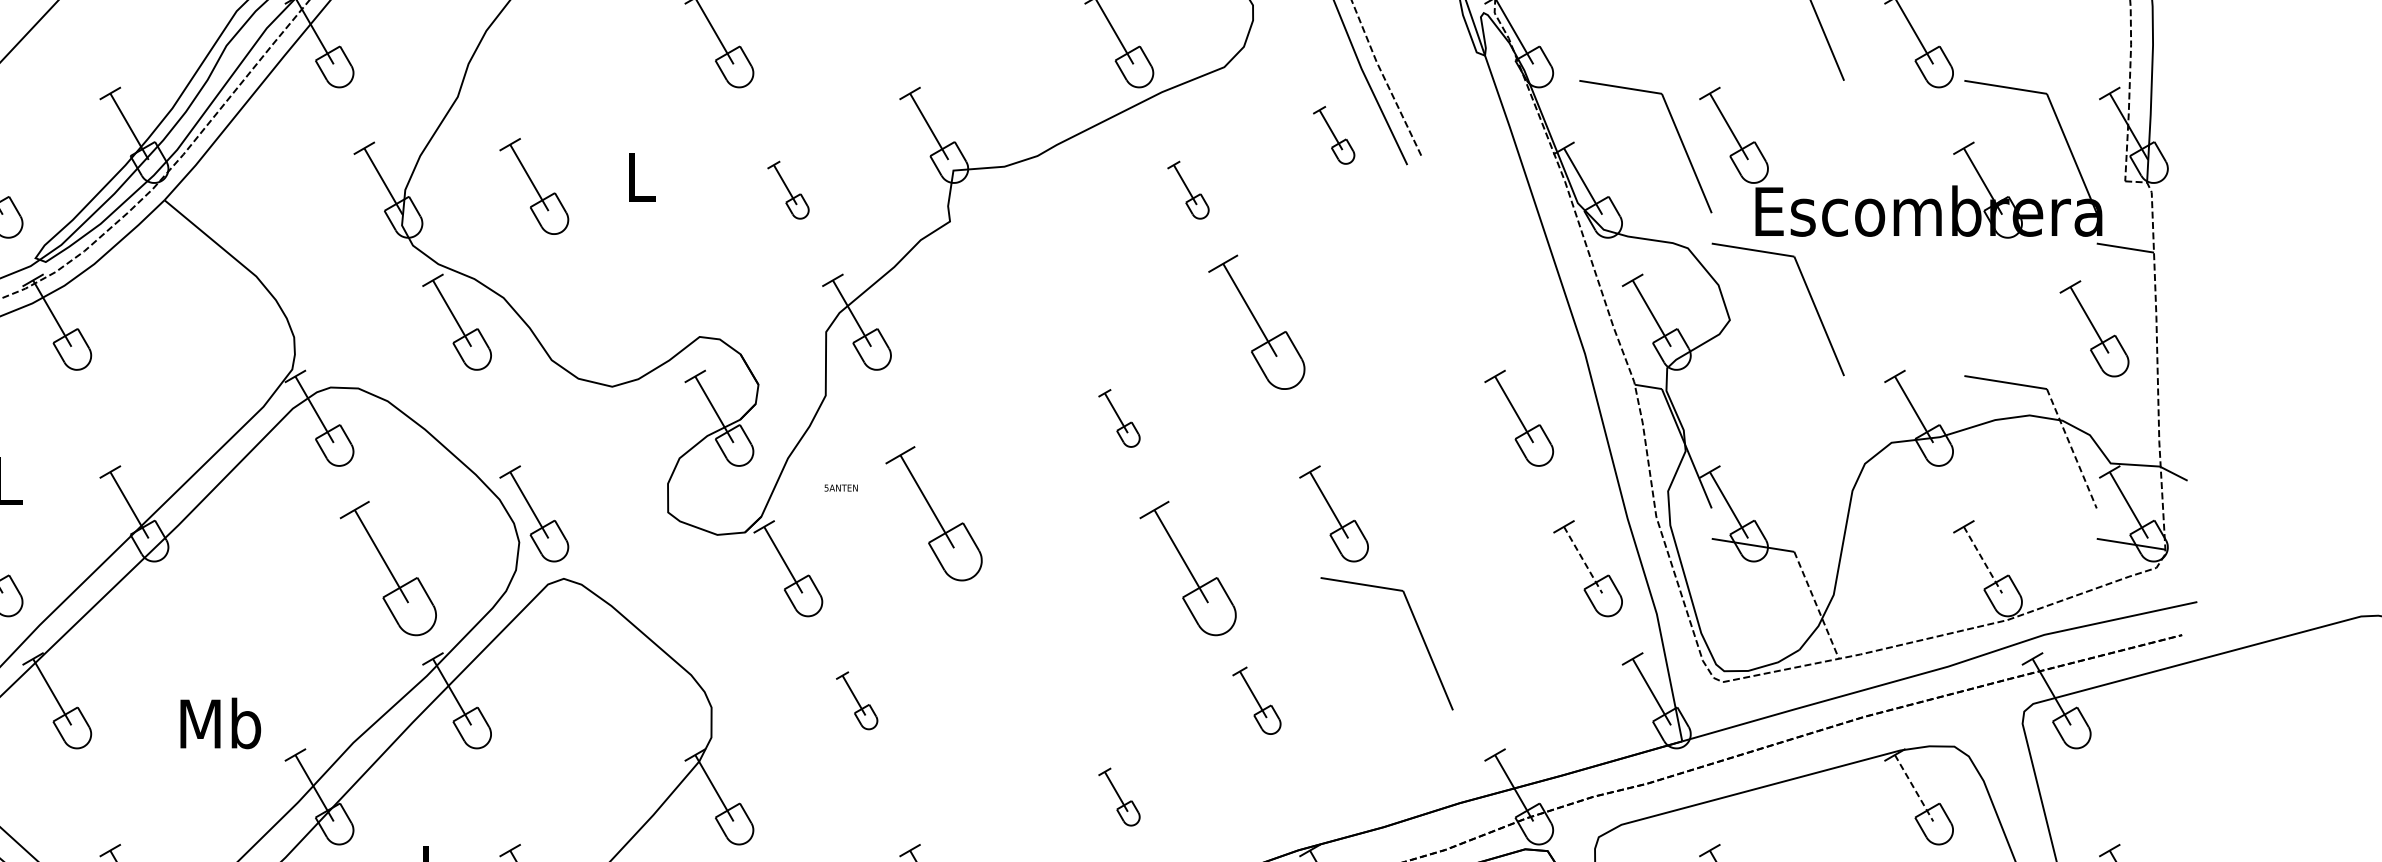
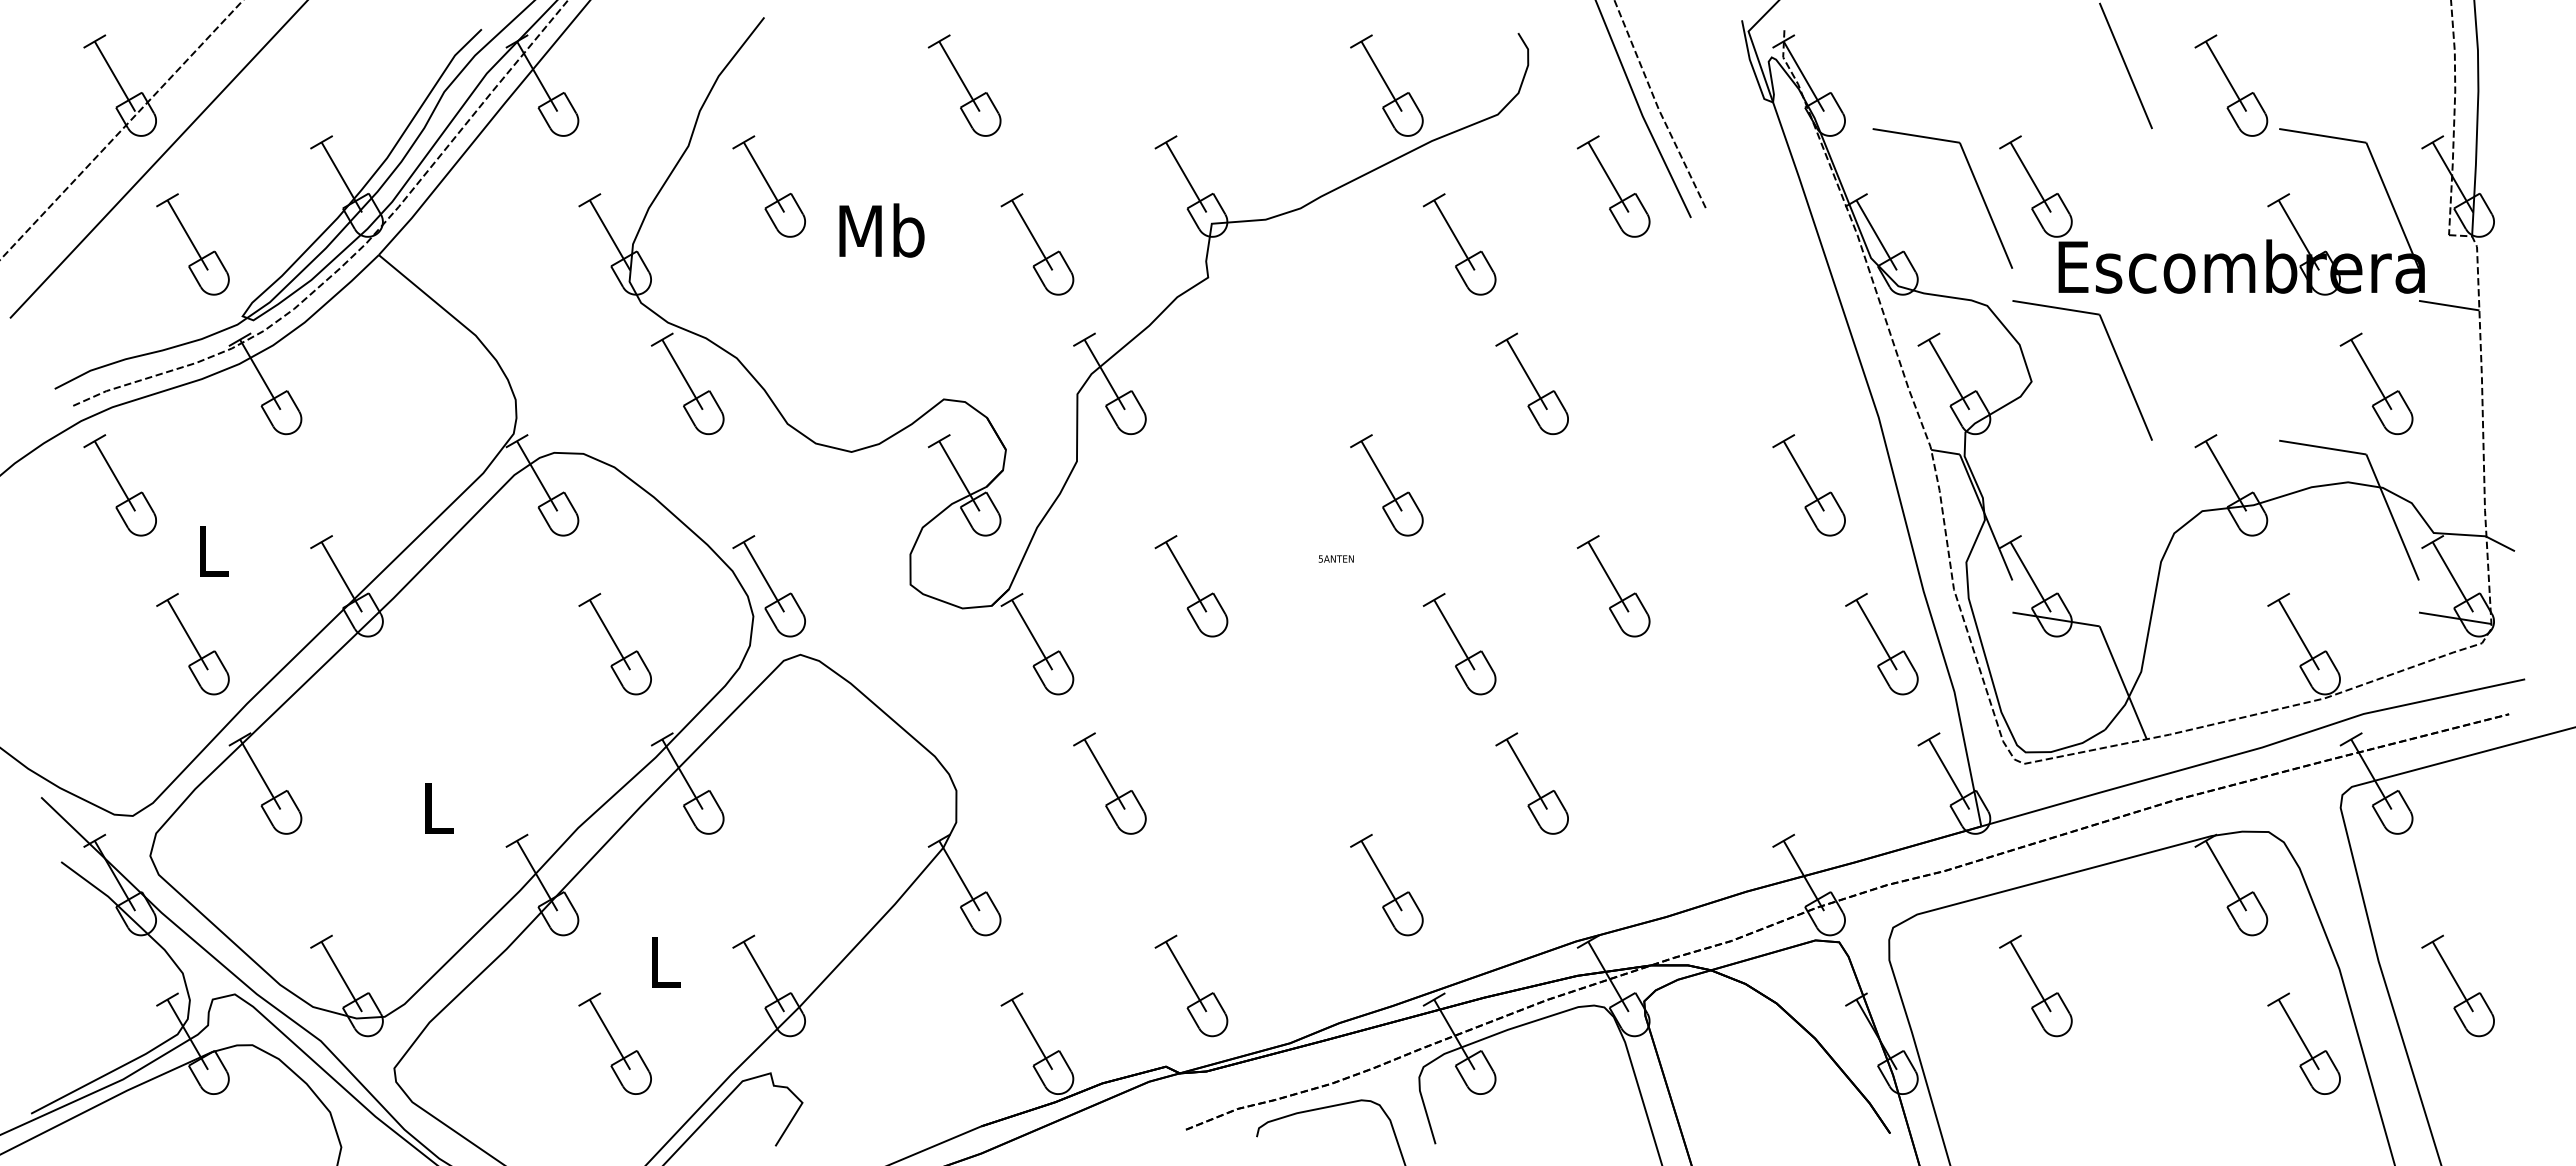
part: (1333, 135) -> (1613, 186), size x1.67
text: (640, 176) -> (881, 230), L -> Mb
part: (533, 186) -> (768, 186), moved
part: (788, 190) -> (1037, 244), size x1.67
part: (1188, 190) -> (1459, 244), size x1.67
part: (1256, 321) -> (1531, 383), size x0.71
part: (2094, 328) -> (2376, 383), moved
part: (1118, 418) -> (1386, 485), size x1.67
line: (2071, 448) -> (2392, 517), dashed -> solid
text: (840, 487) -> (1335, 558), moved
part: (934, 514) -> (1191, 586), size x0.71
line: (1582, 560) -> (1876, 635), dashed -> solid
line: (1982, 560) -> (2298, 635), dashed -> solid
part: (387, 569) -> (614, 644), size x0.71
part: (1188, 569) -> (1459, 644), size x0.71
line: (1816, 605) -> (2123, 683), dashed -> solid
part: (1417, 627) -> (1701, 706), removed
part: (856, 700) -> (1109, 783), size x1.67
part: (1256, 700) -> (1531, 783), size x1.43
text: (220, 723) -> (437, 807), Mb -> L
line: (1914, 788) -> (2226, 876), dashed -> solid
part: (1118, 797) -> (1386, 885), size x1.67

